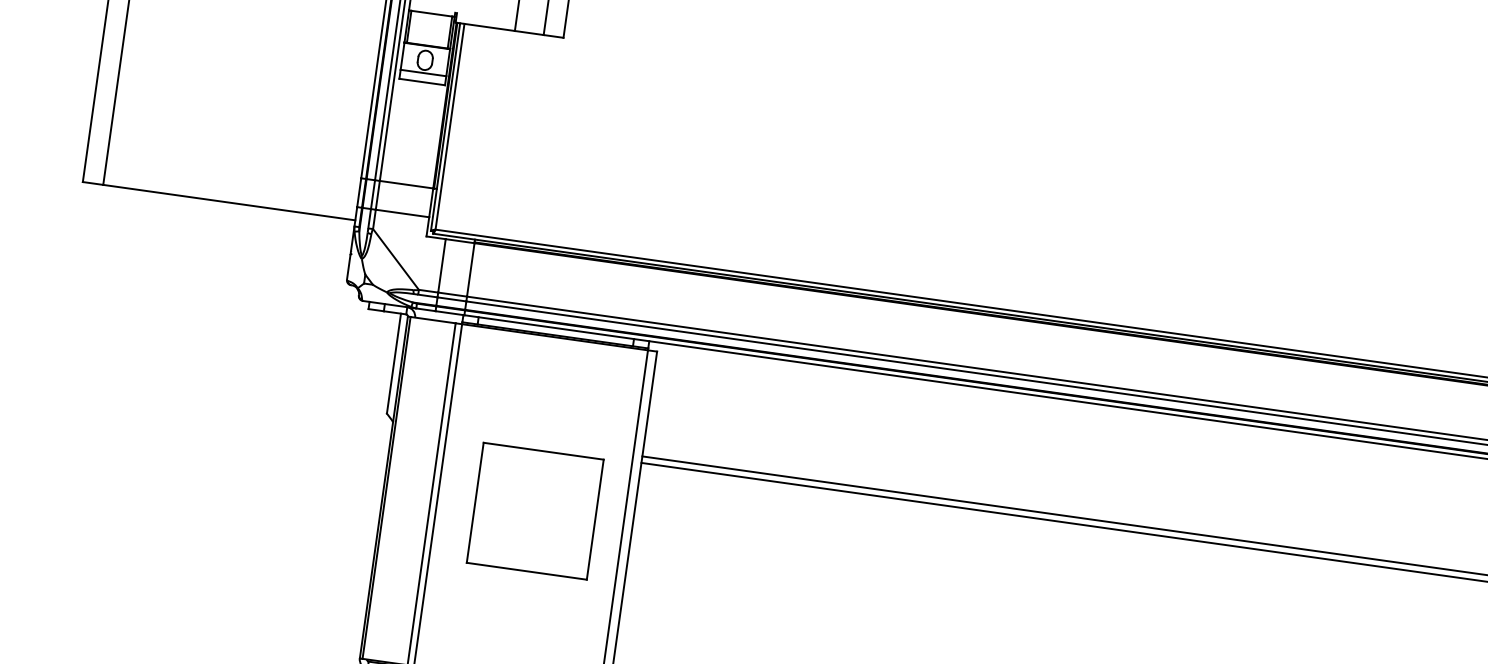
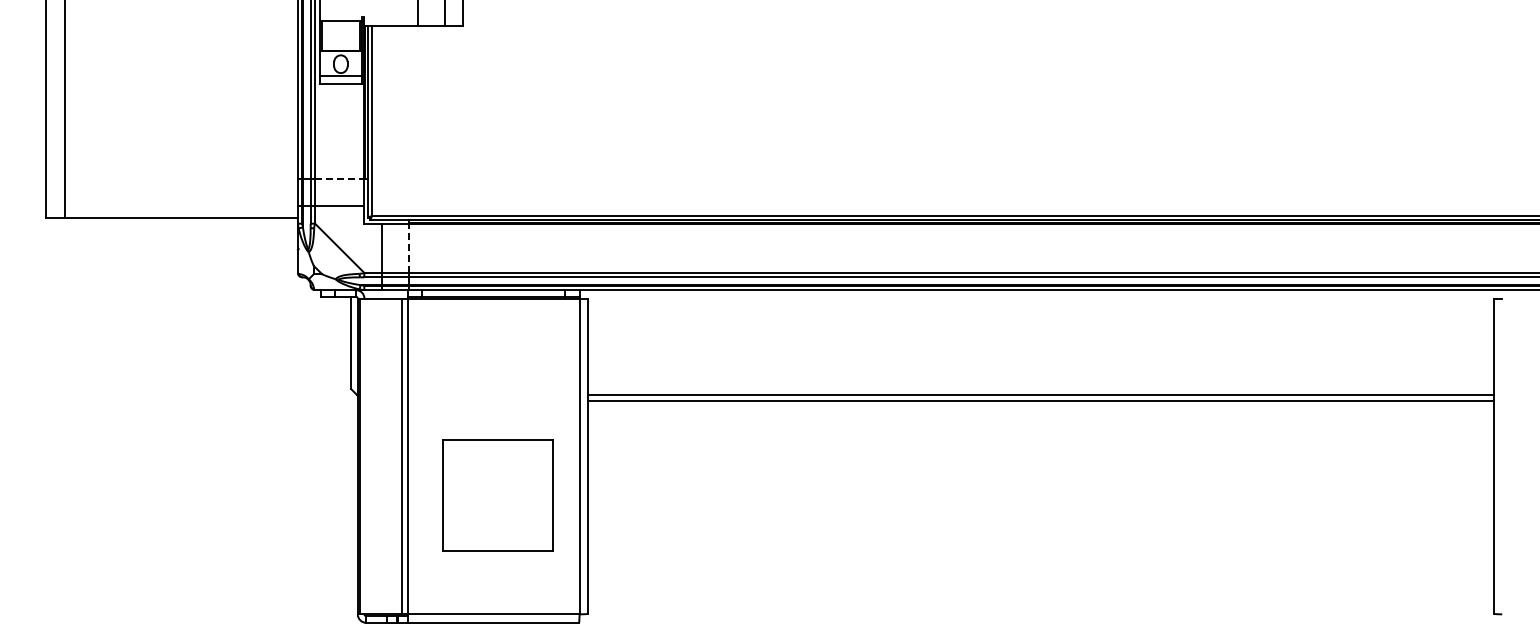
line: (406, 184) -> (339, 179), solid -> dashed
line: (470, 270) -> (408, 248), solid -> dashed
part: (534, 510) -> (497, 495), moved

